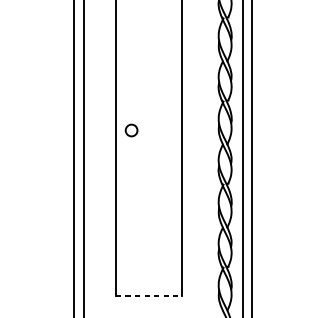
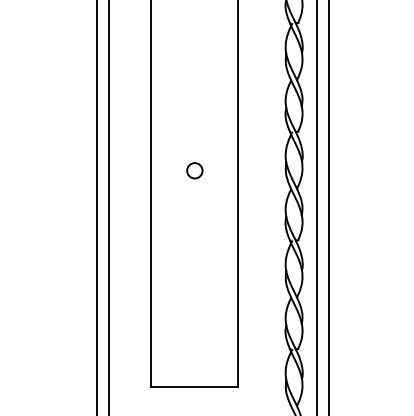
circle: (131, 130) -> (194, 170), moved
line: (149, 295) -> (195, 386), dashed -> solid

